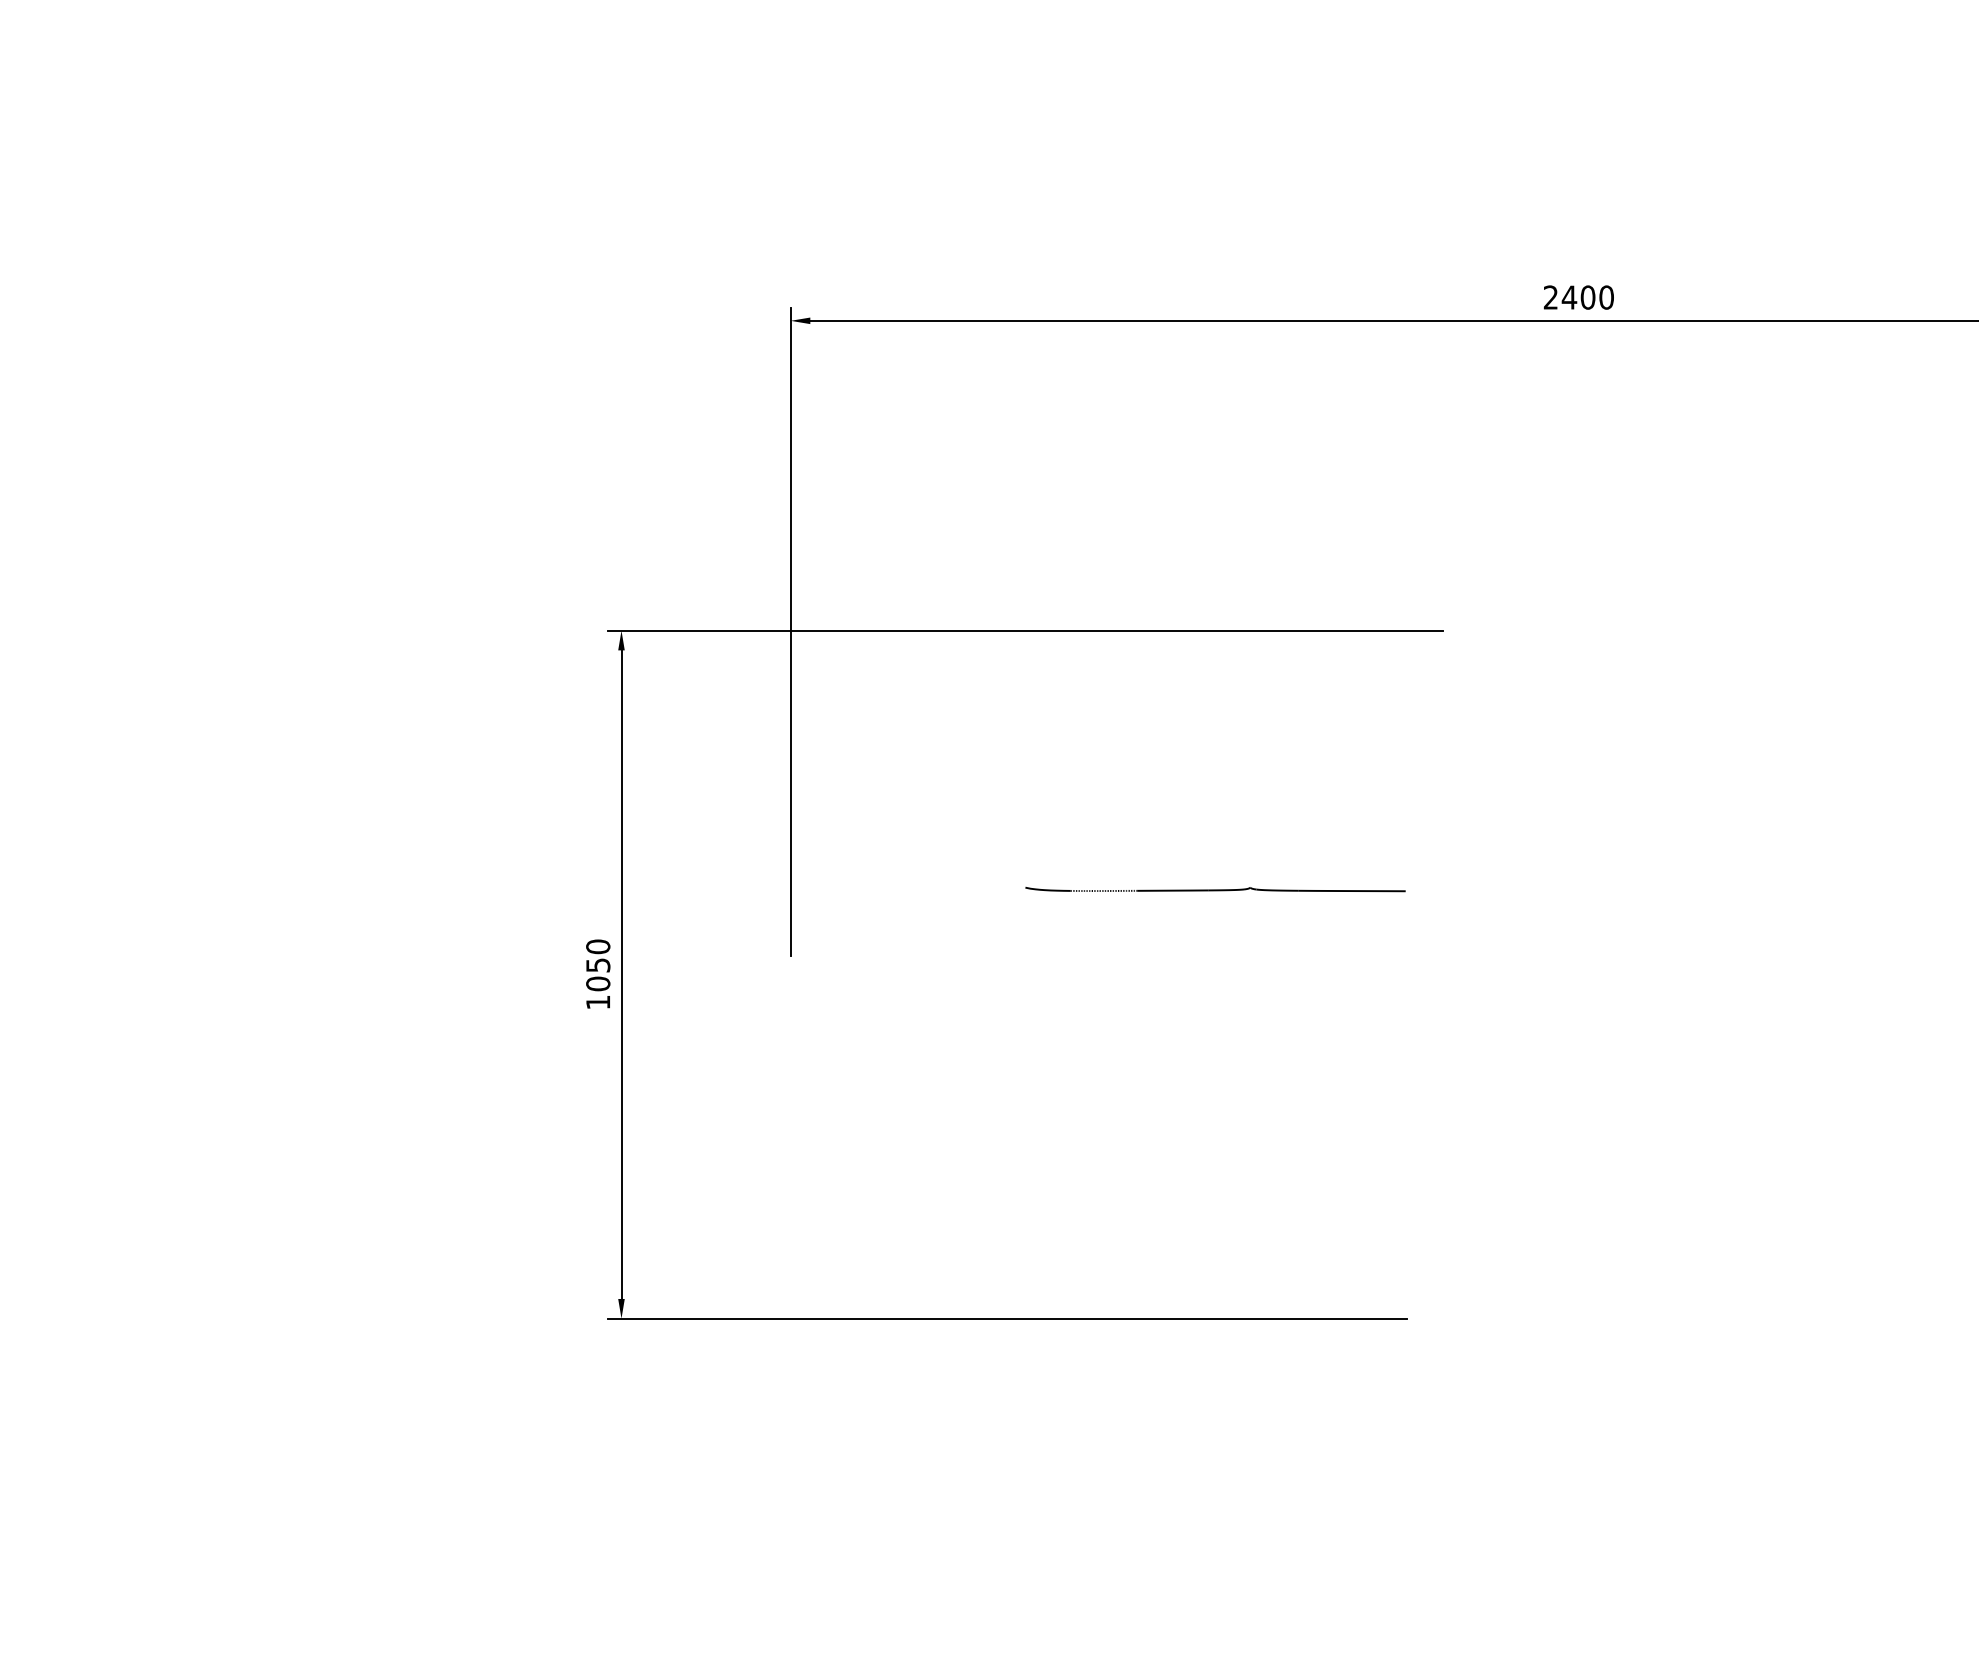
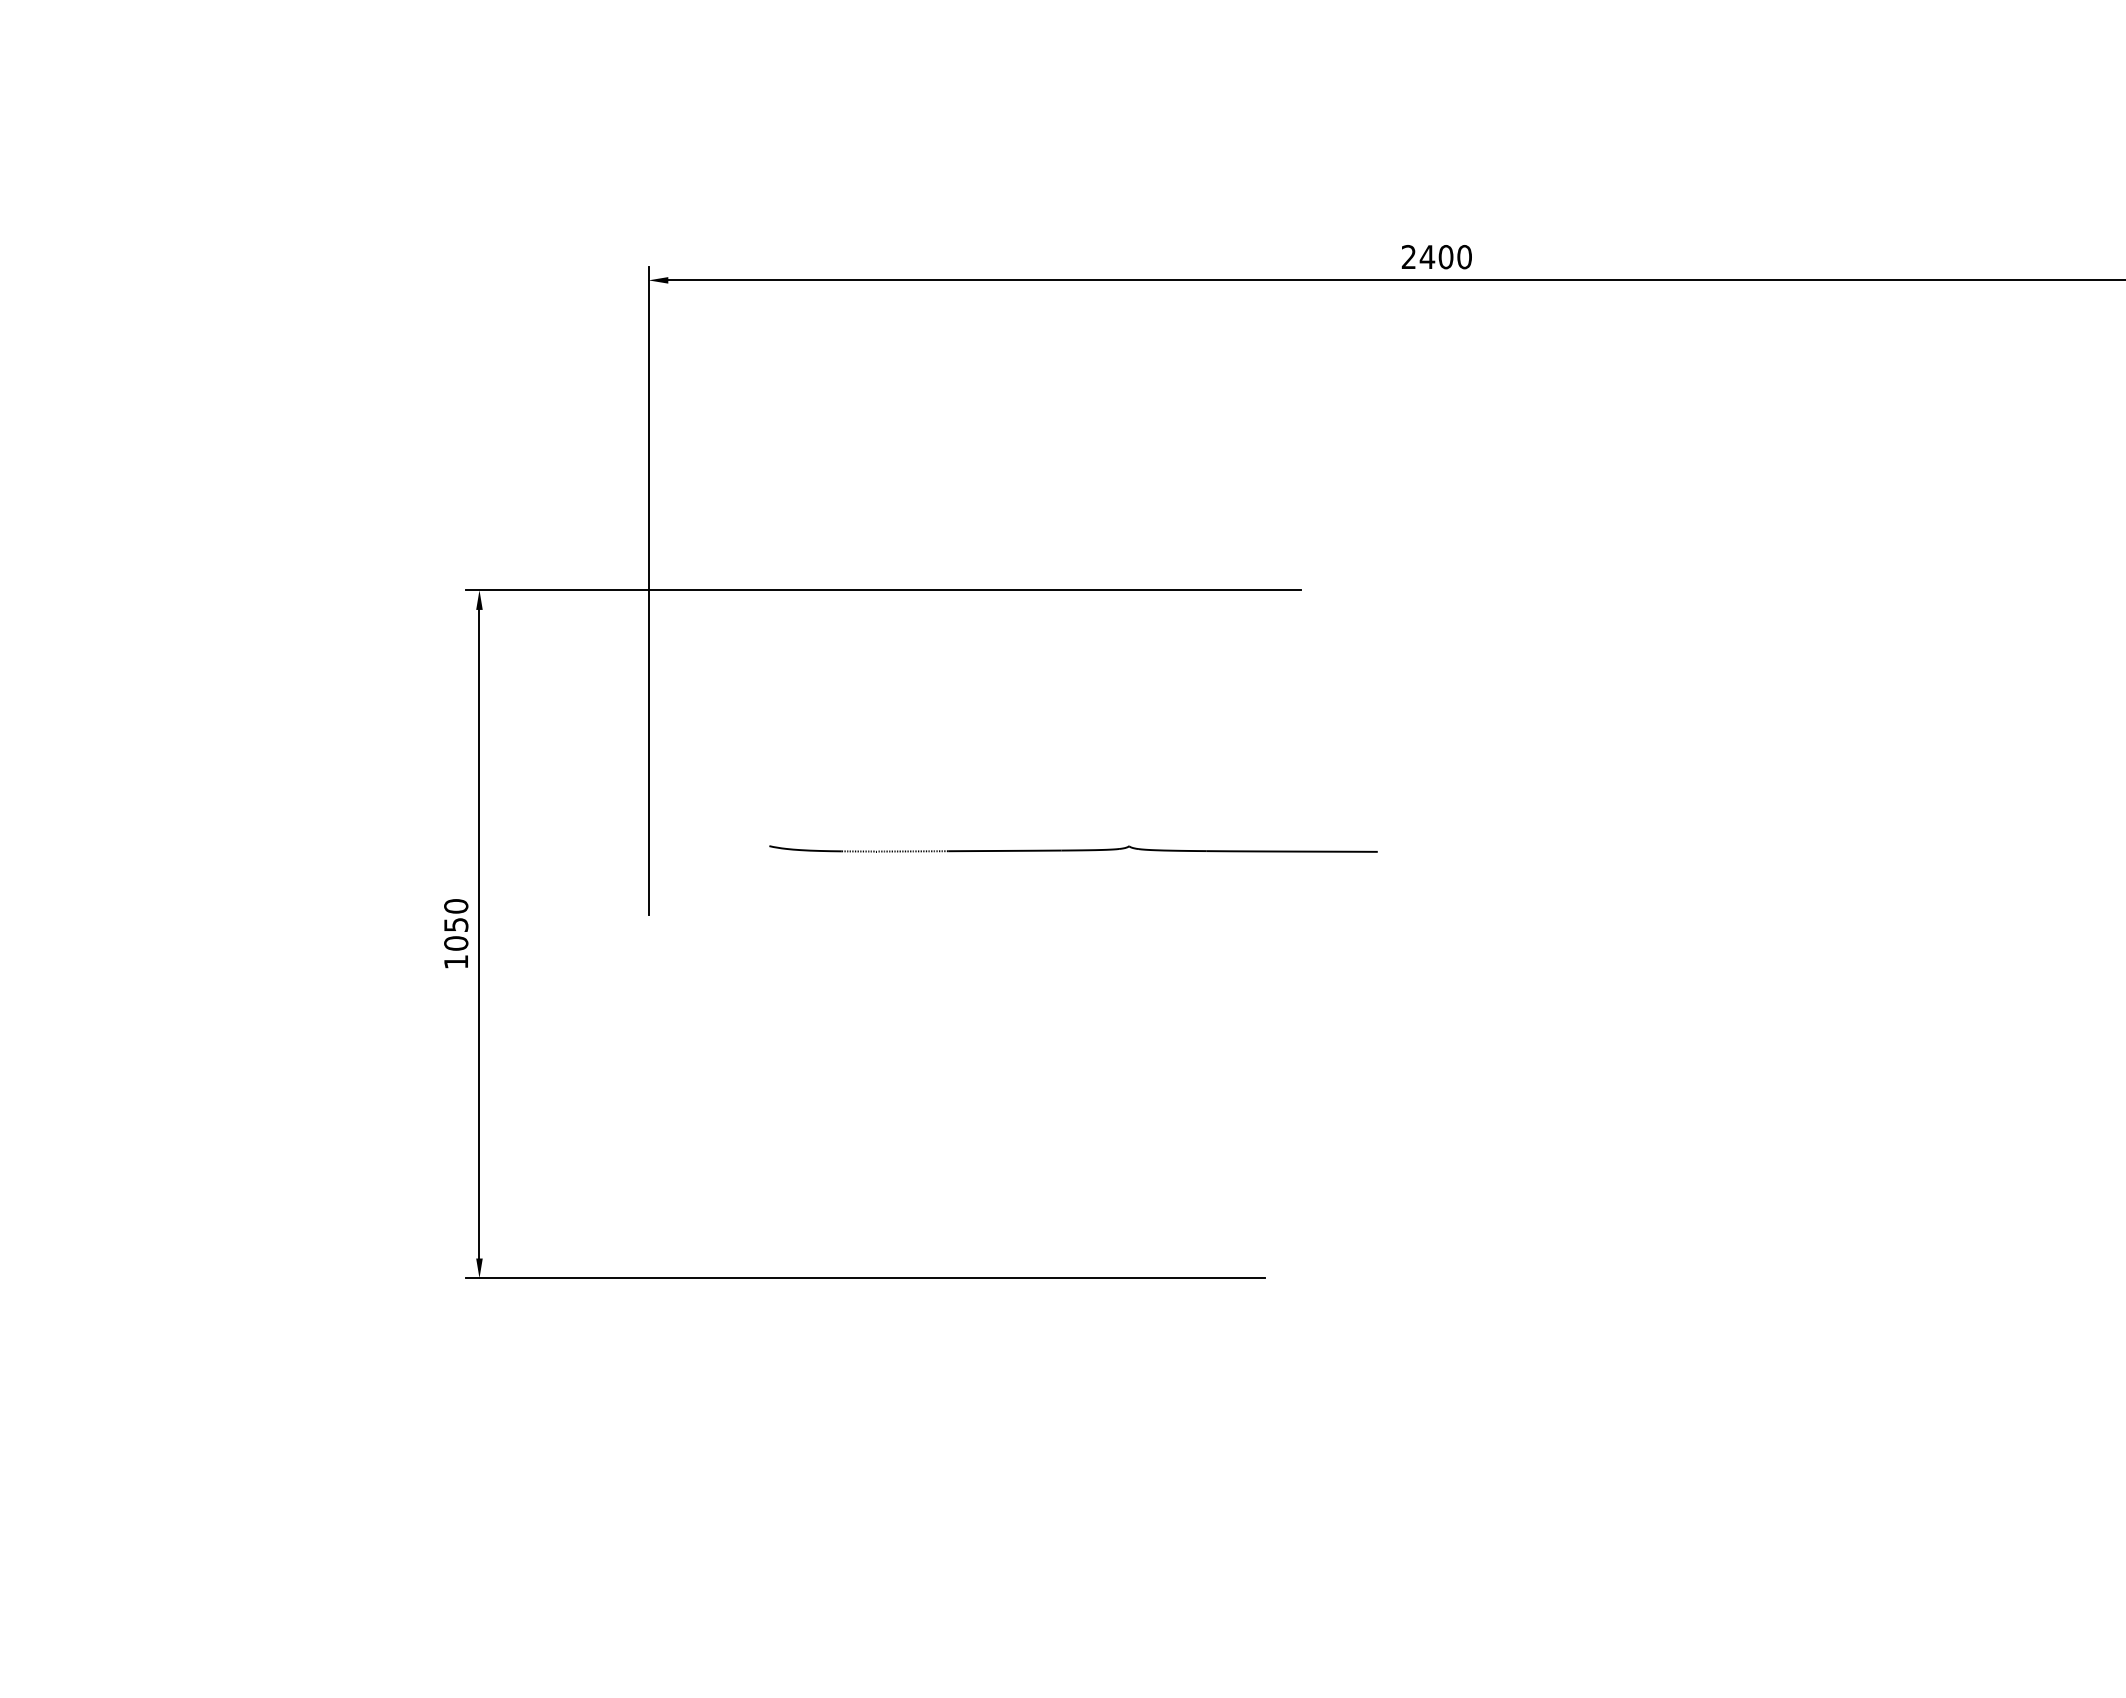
part: (1215, 888) -> (1073, 848), size x1.6

